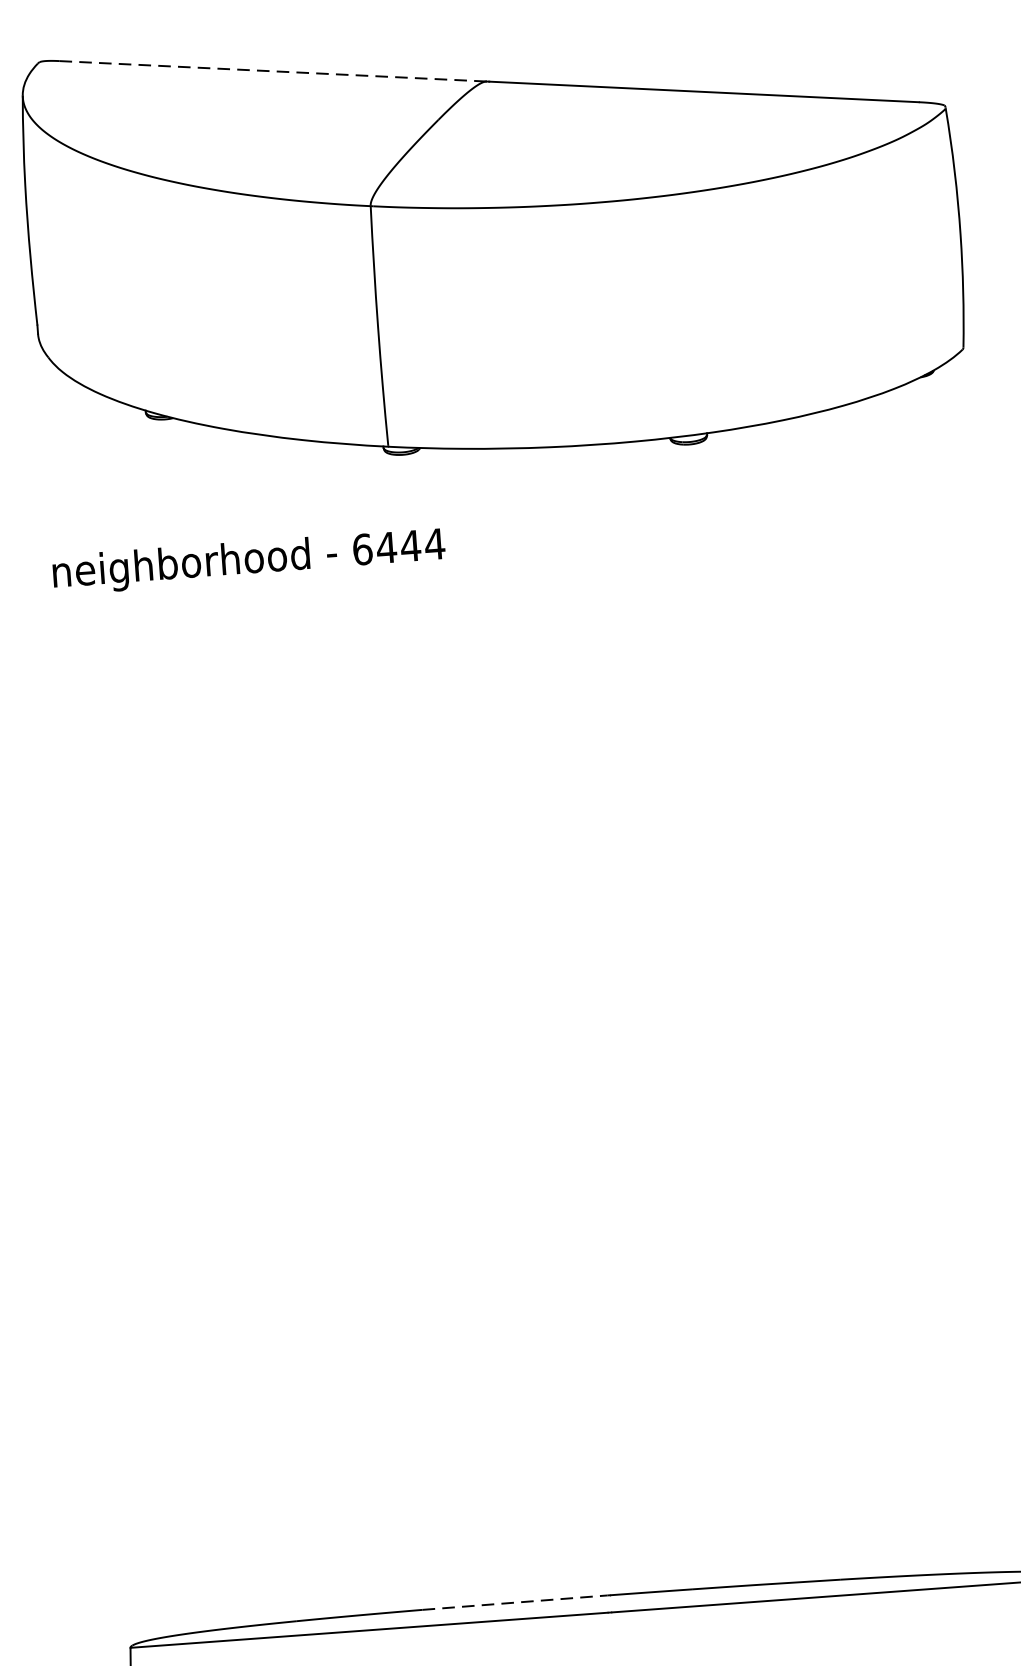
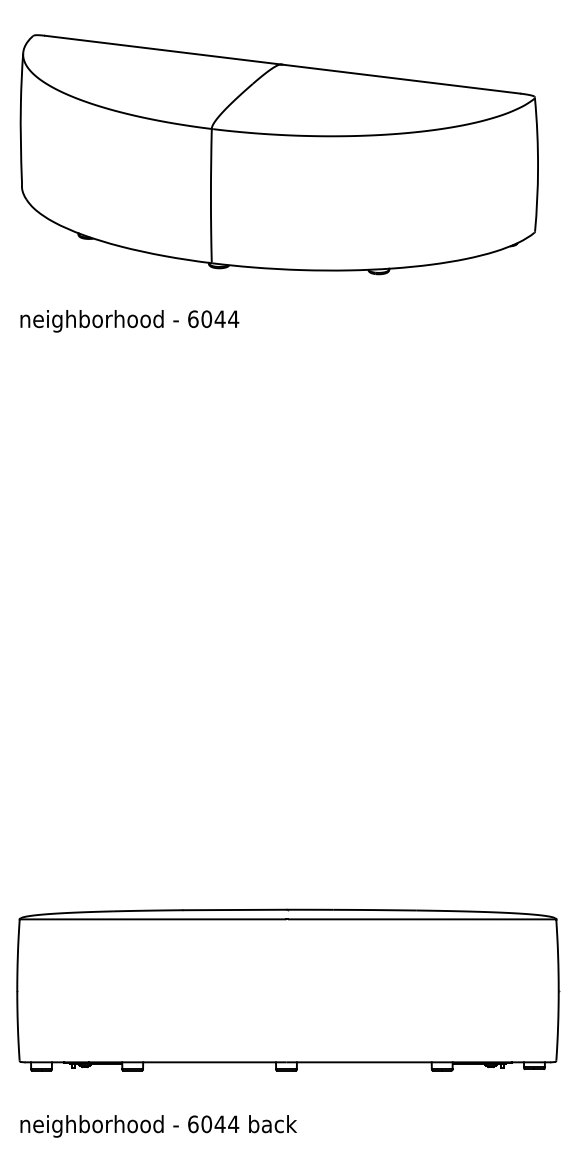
line: (273, 71) -> (163, 50), dashed -> solid
text: (386, 548) -> (206, 319), 6444 -> 6044
line: (514, 1601) -> (234, 909), dashed -> solid

